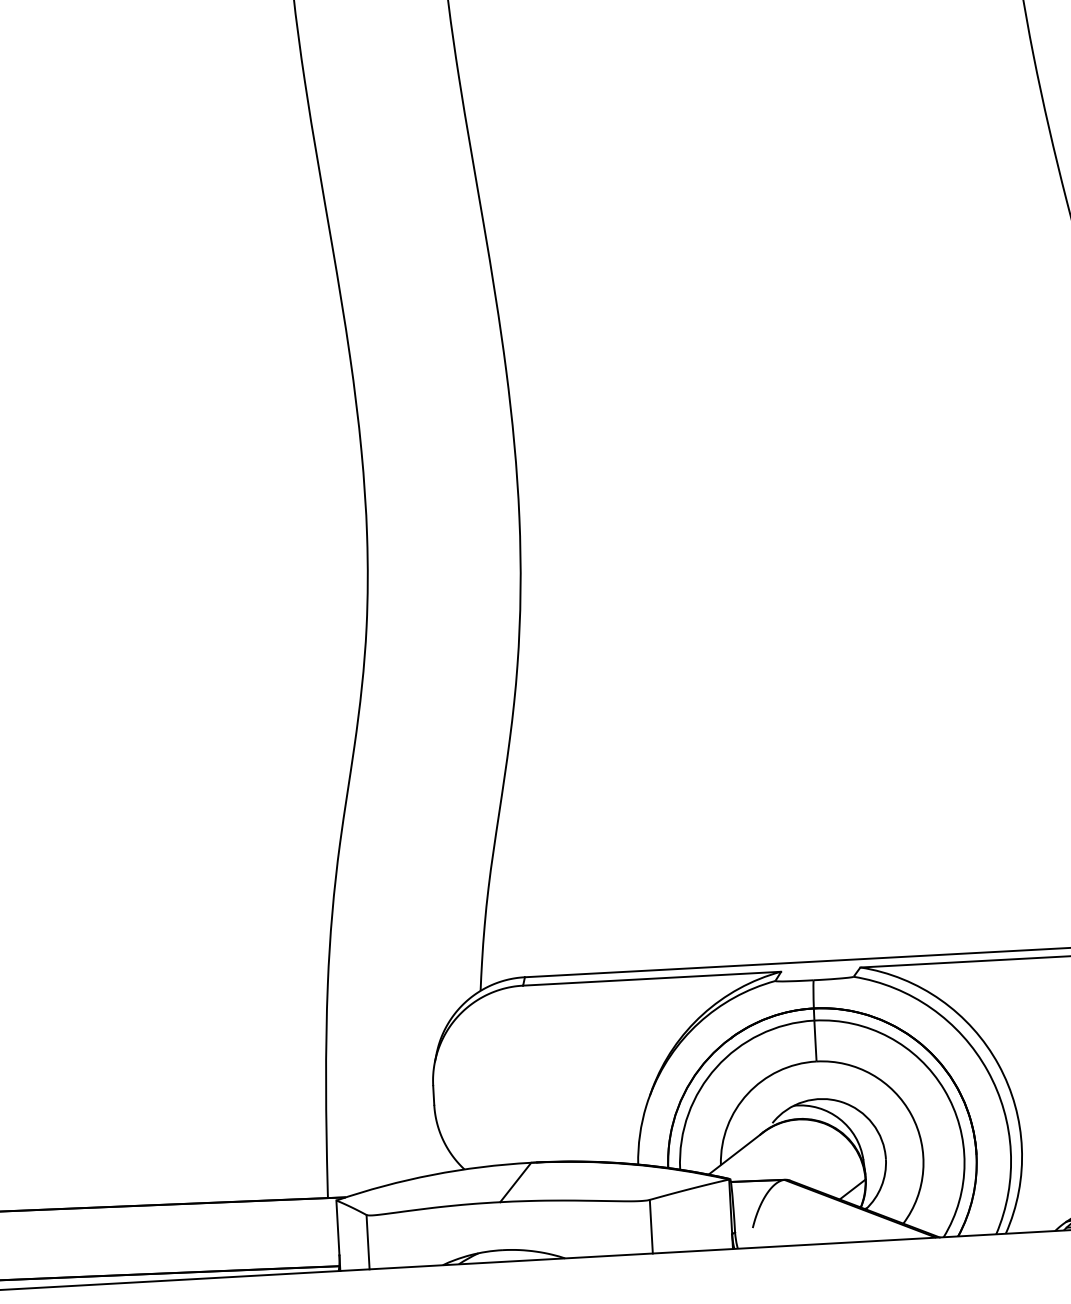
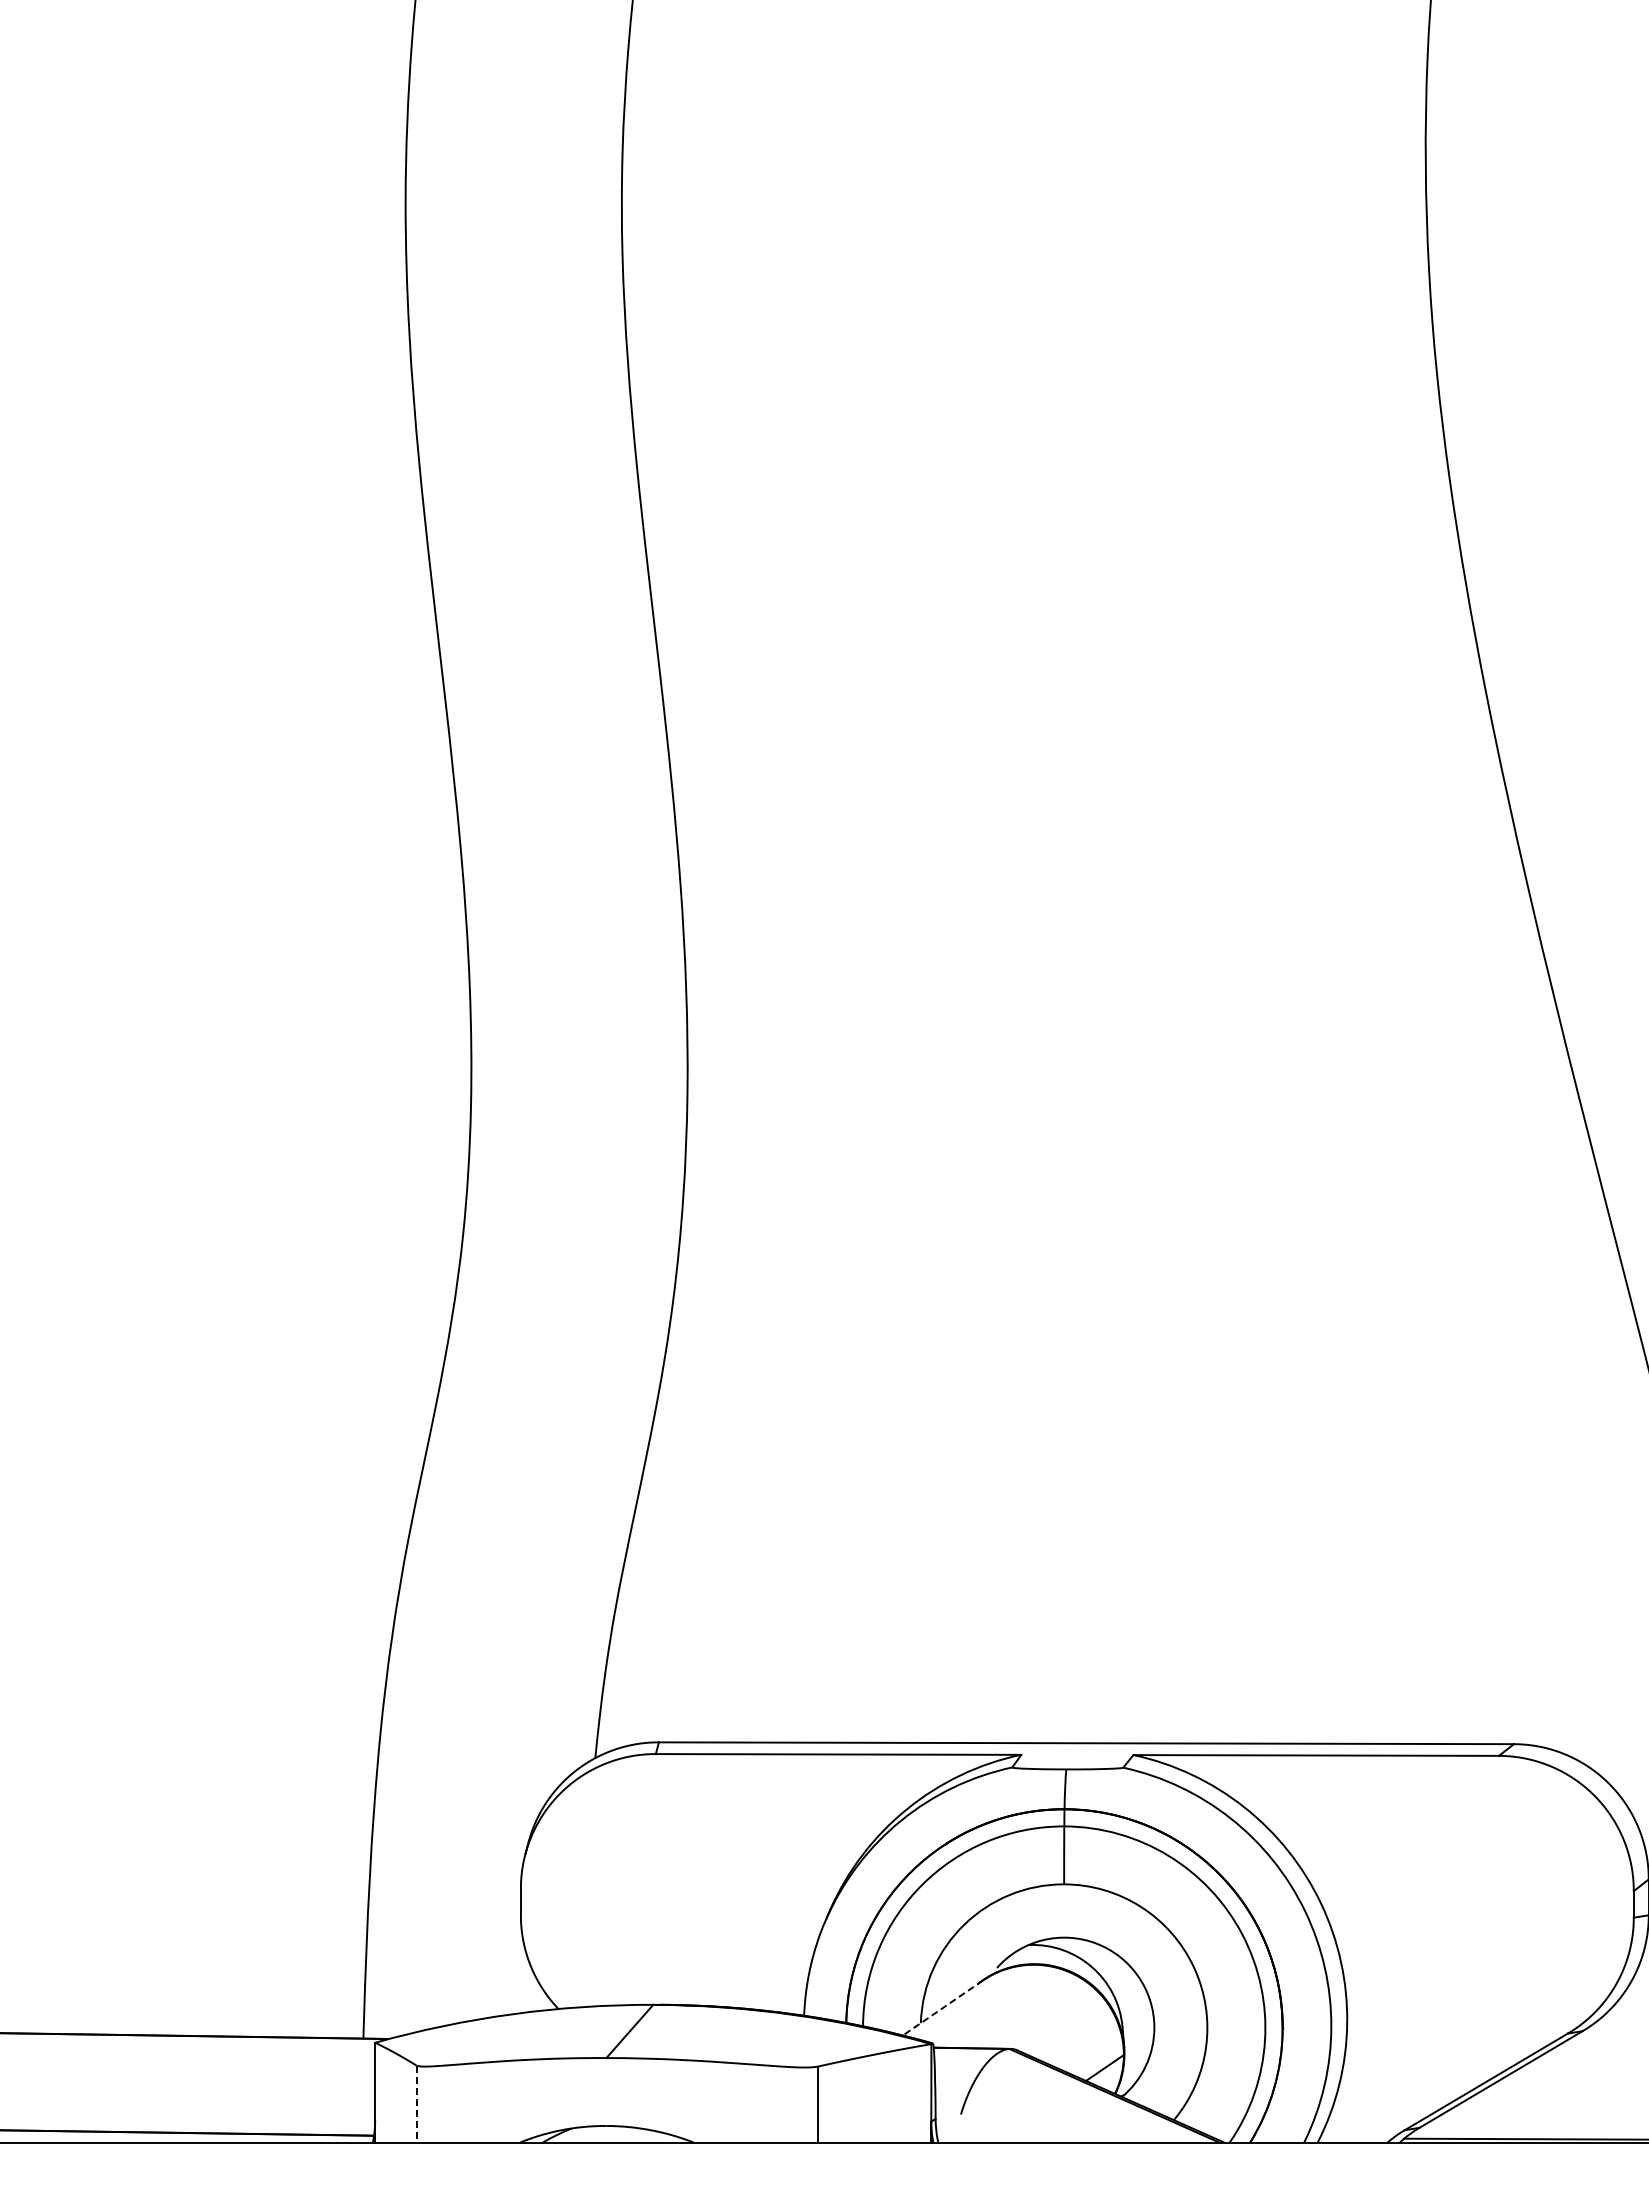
line: (735, 1153) -> (942, 2008), solid -> dashed
line: (368, 1242) -> (416, 2104), solid -> dashed

